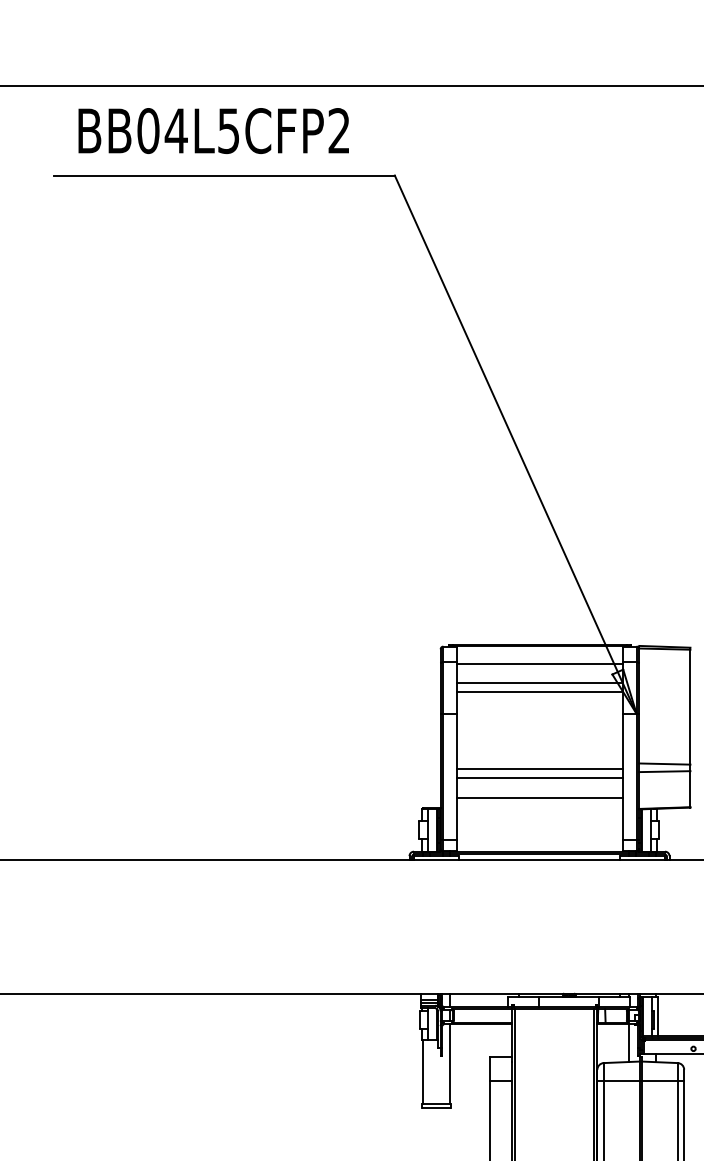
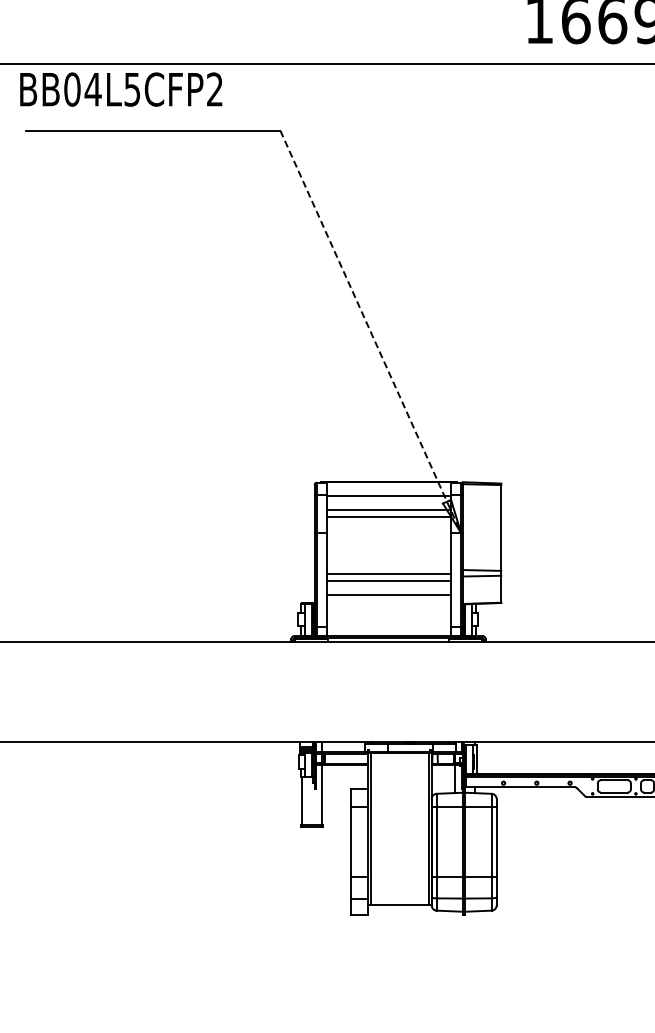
text: (214, 130) -> (121, 89), moved
line: (515, 445) -> (370, 332), solid -> dashed

